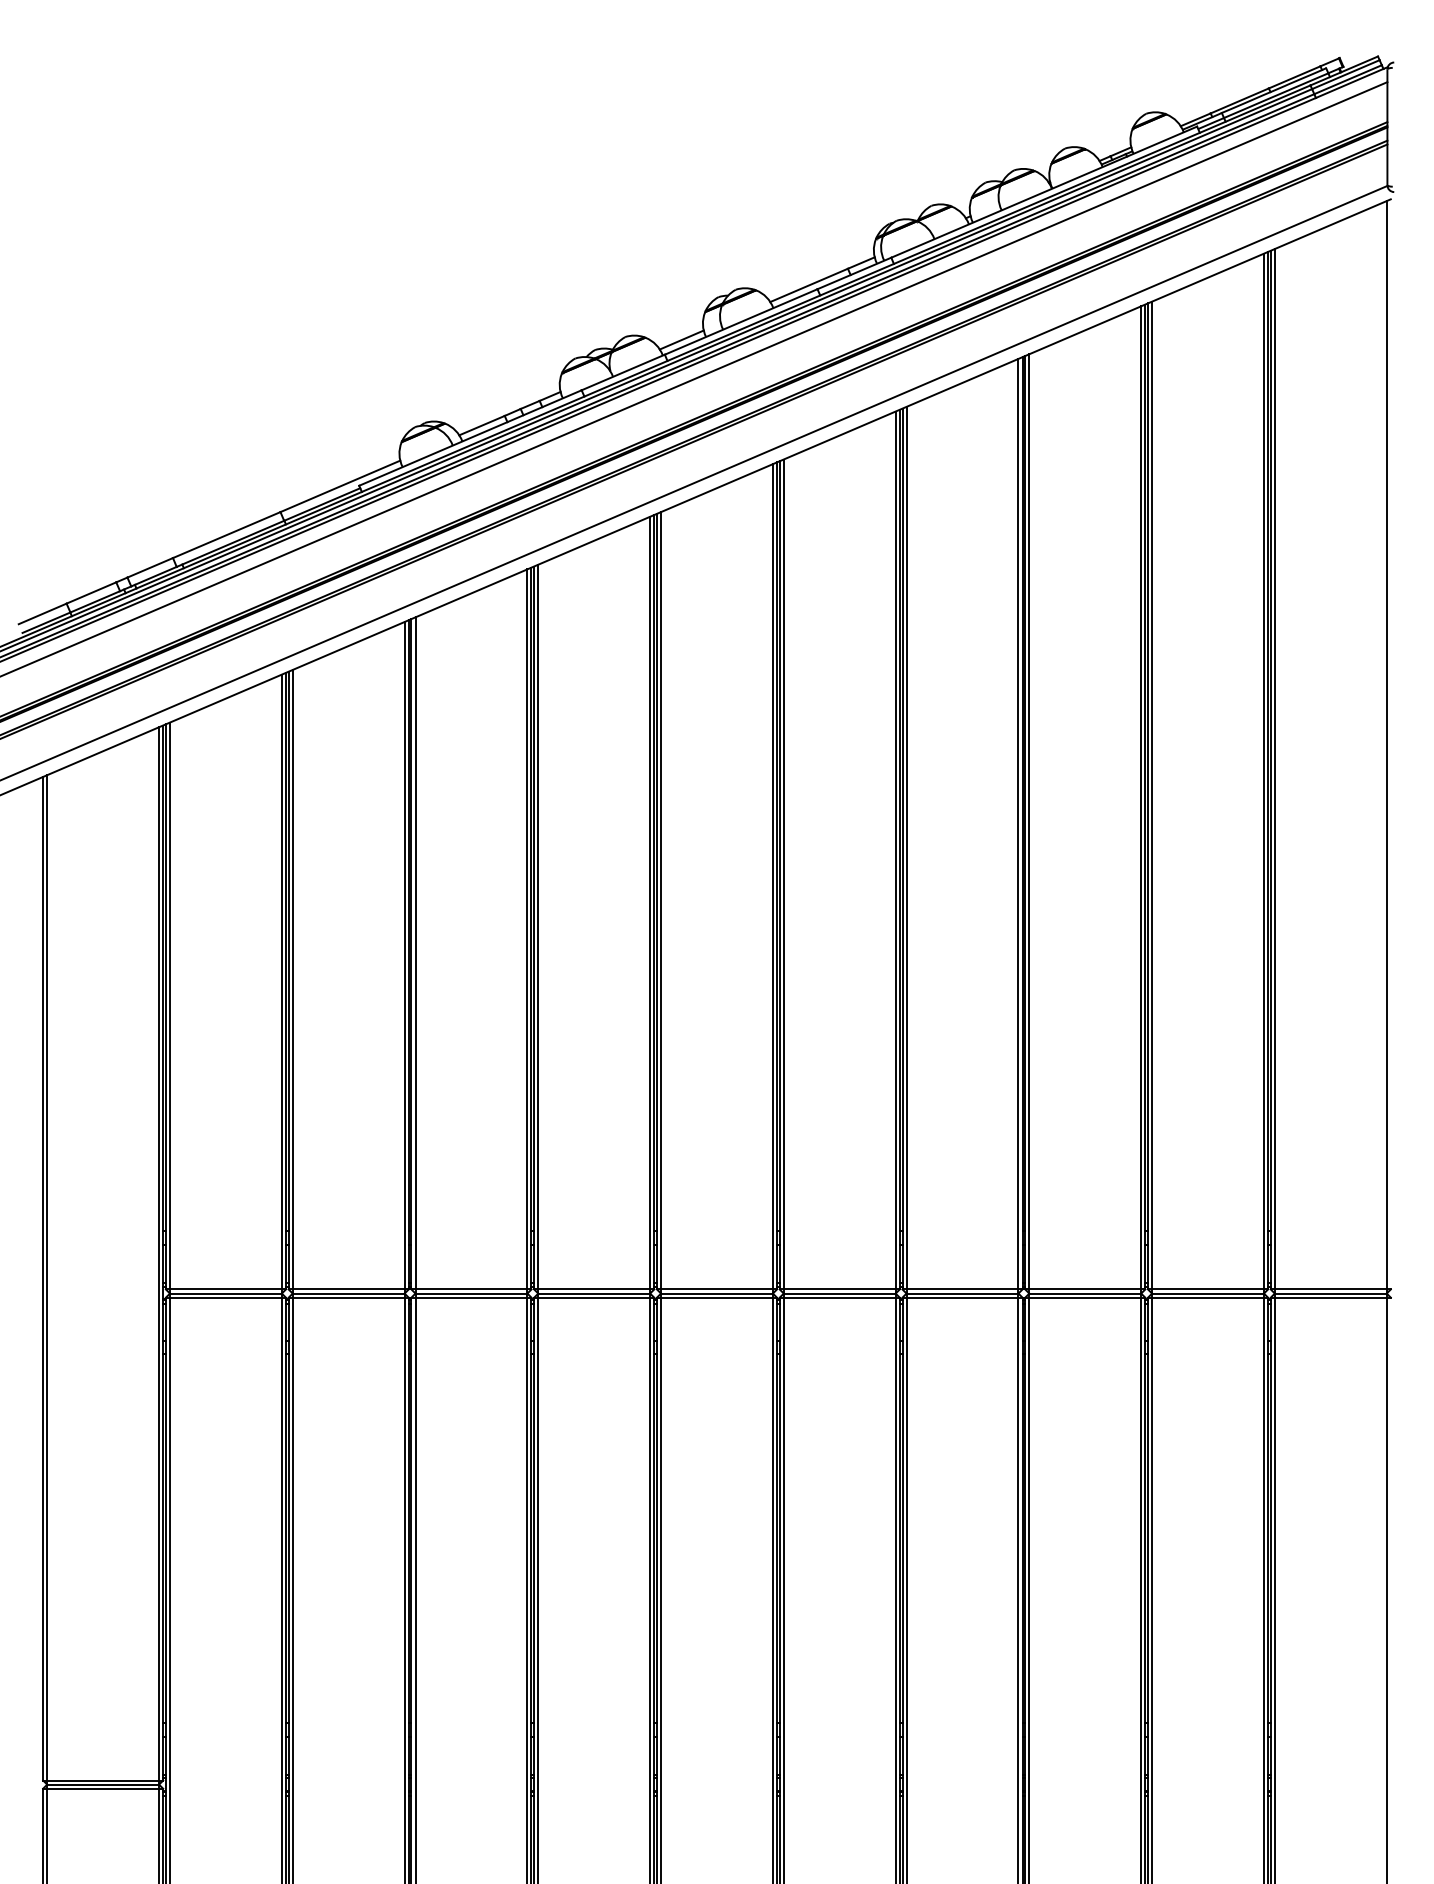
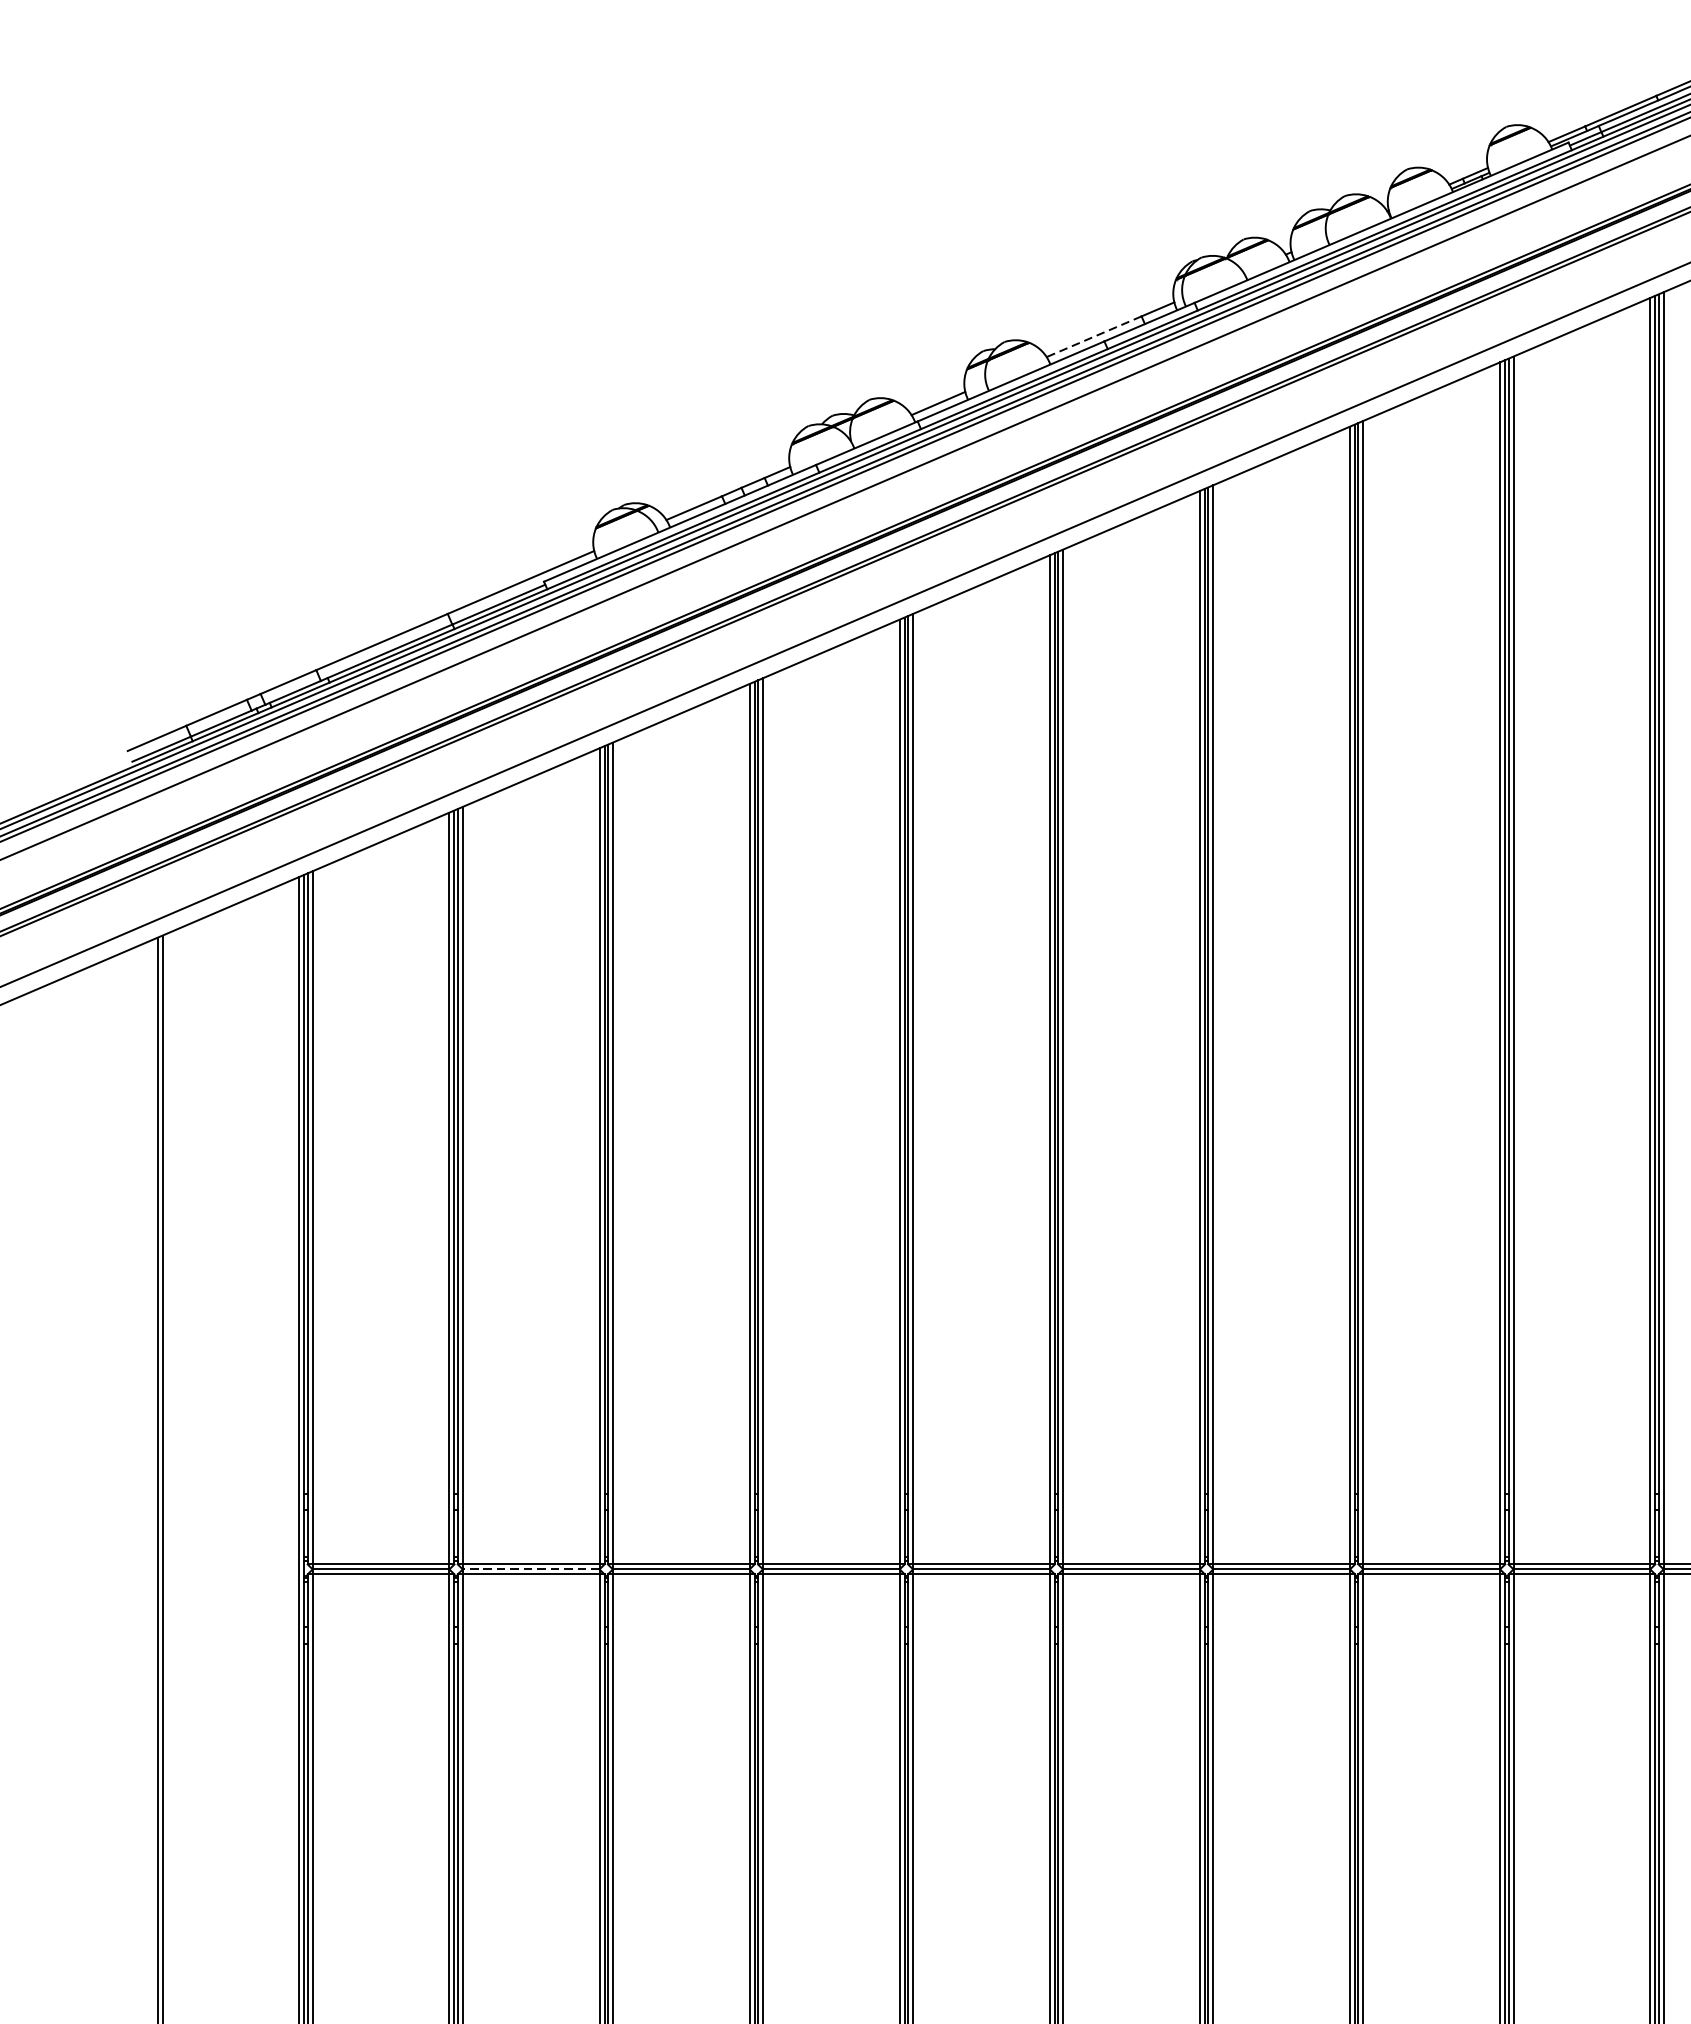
line: (808, 285) -> (1093, 336), solid -> dashed
line: (348, 1293) -> (530, 1569), solid -> dashed

